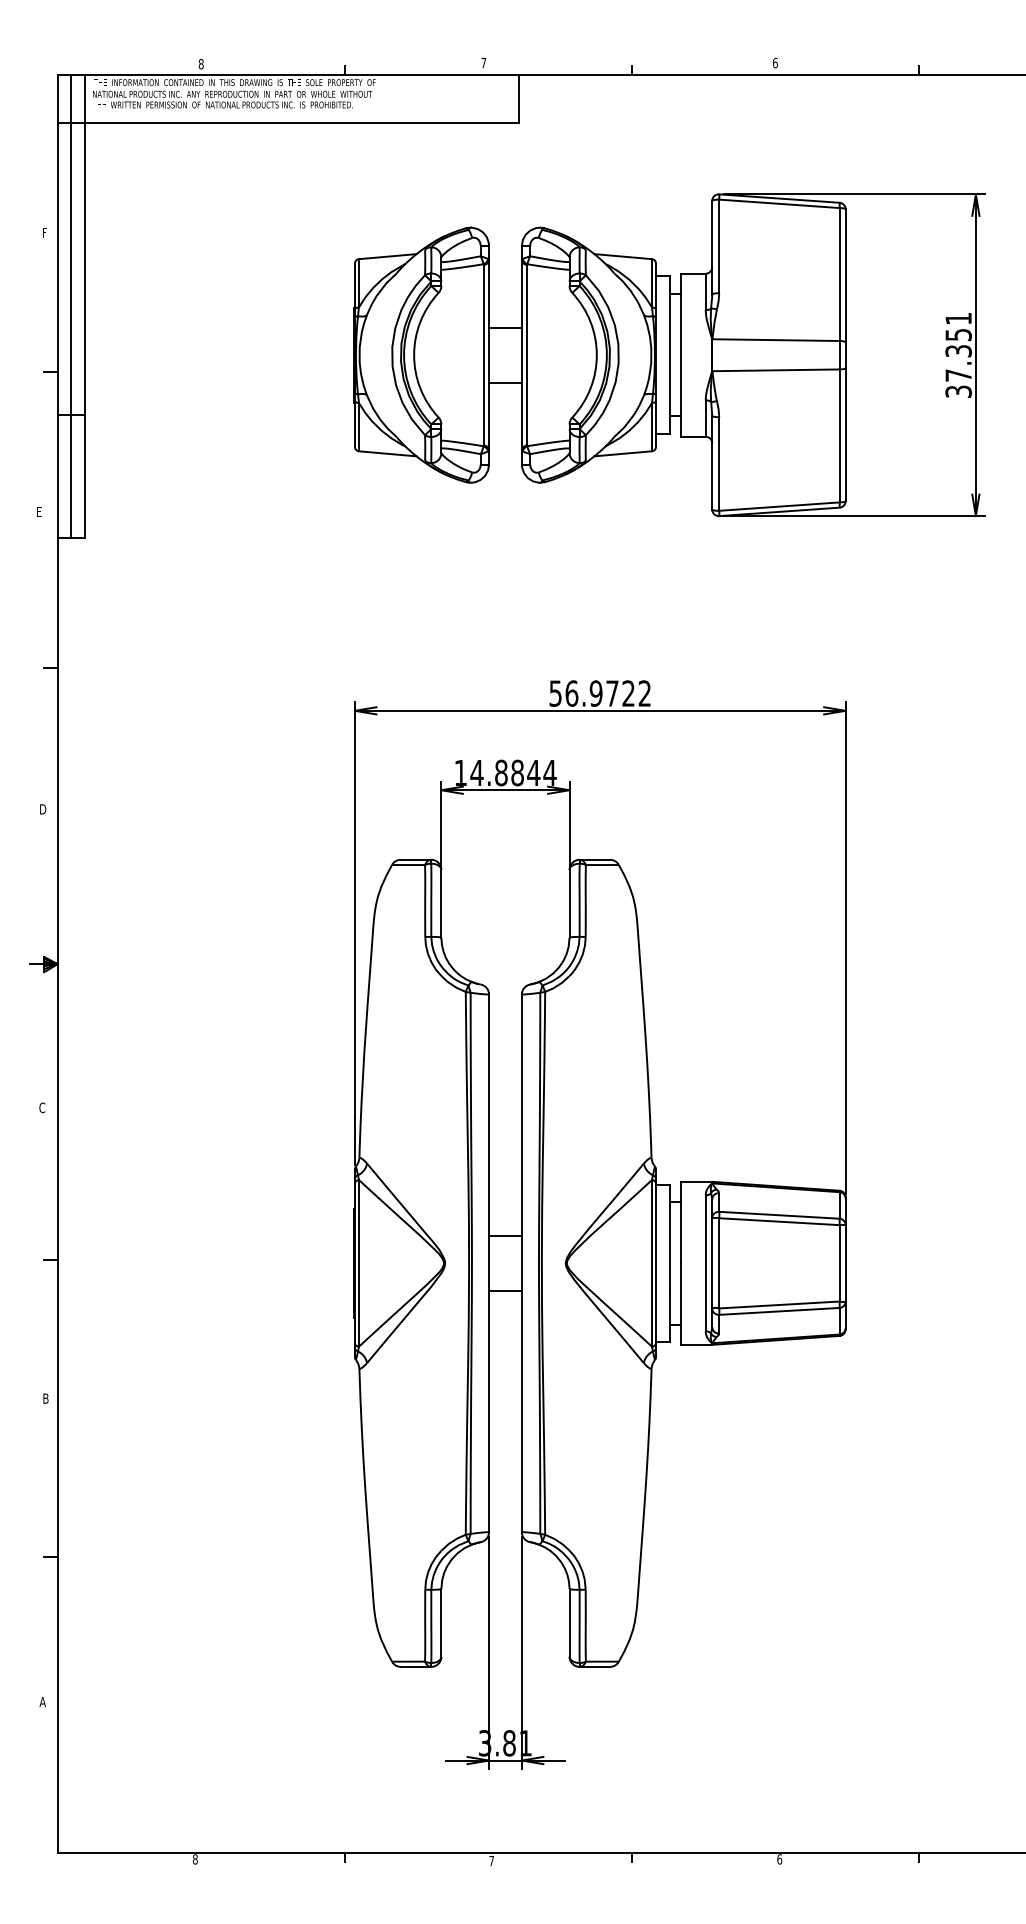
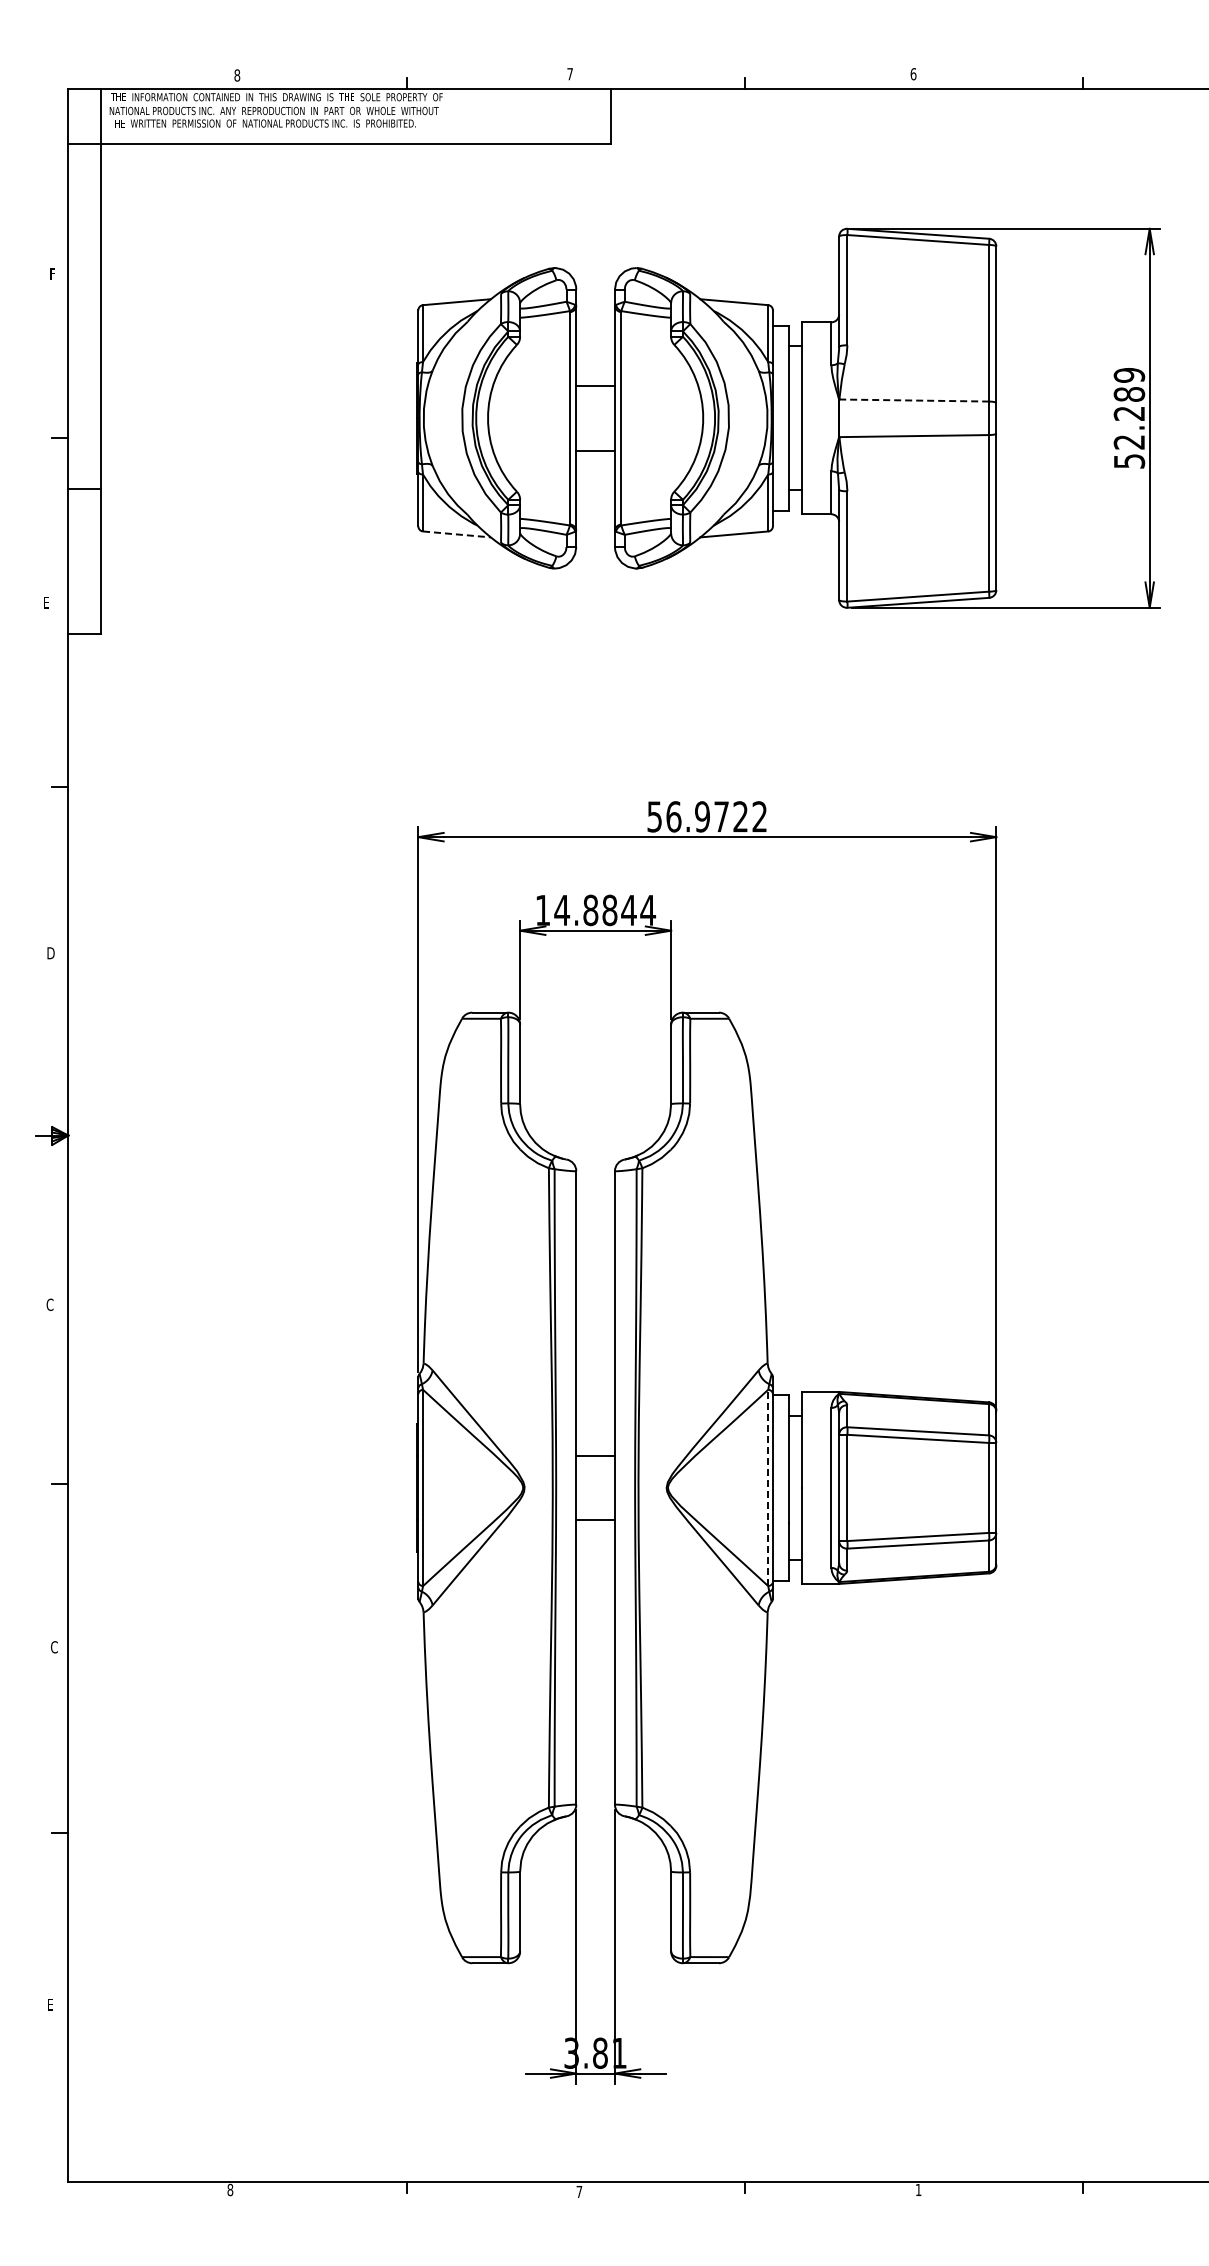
line: (71, 306) -> (84, 360), removed
line: (776, 340) -> (914, 400), solid -> dashed
text: (958, 354) -> (1129, 417), 37.351 -> 52.289
line: (388, 453) -> (457, 534), solid -> dashed
line: (652, 1262) -> (768, 1487), solid -> dashed
text: (46, 1398) -> (54, 1647), B -> C
text: (42, 1701) -> (50, 2004), A -> E
text: (779, 1858) -> (918, 2189), 6 -> 1

